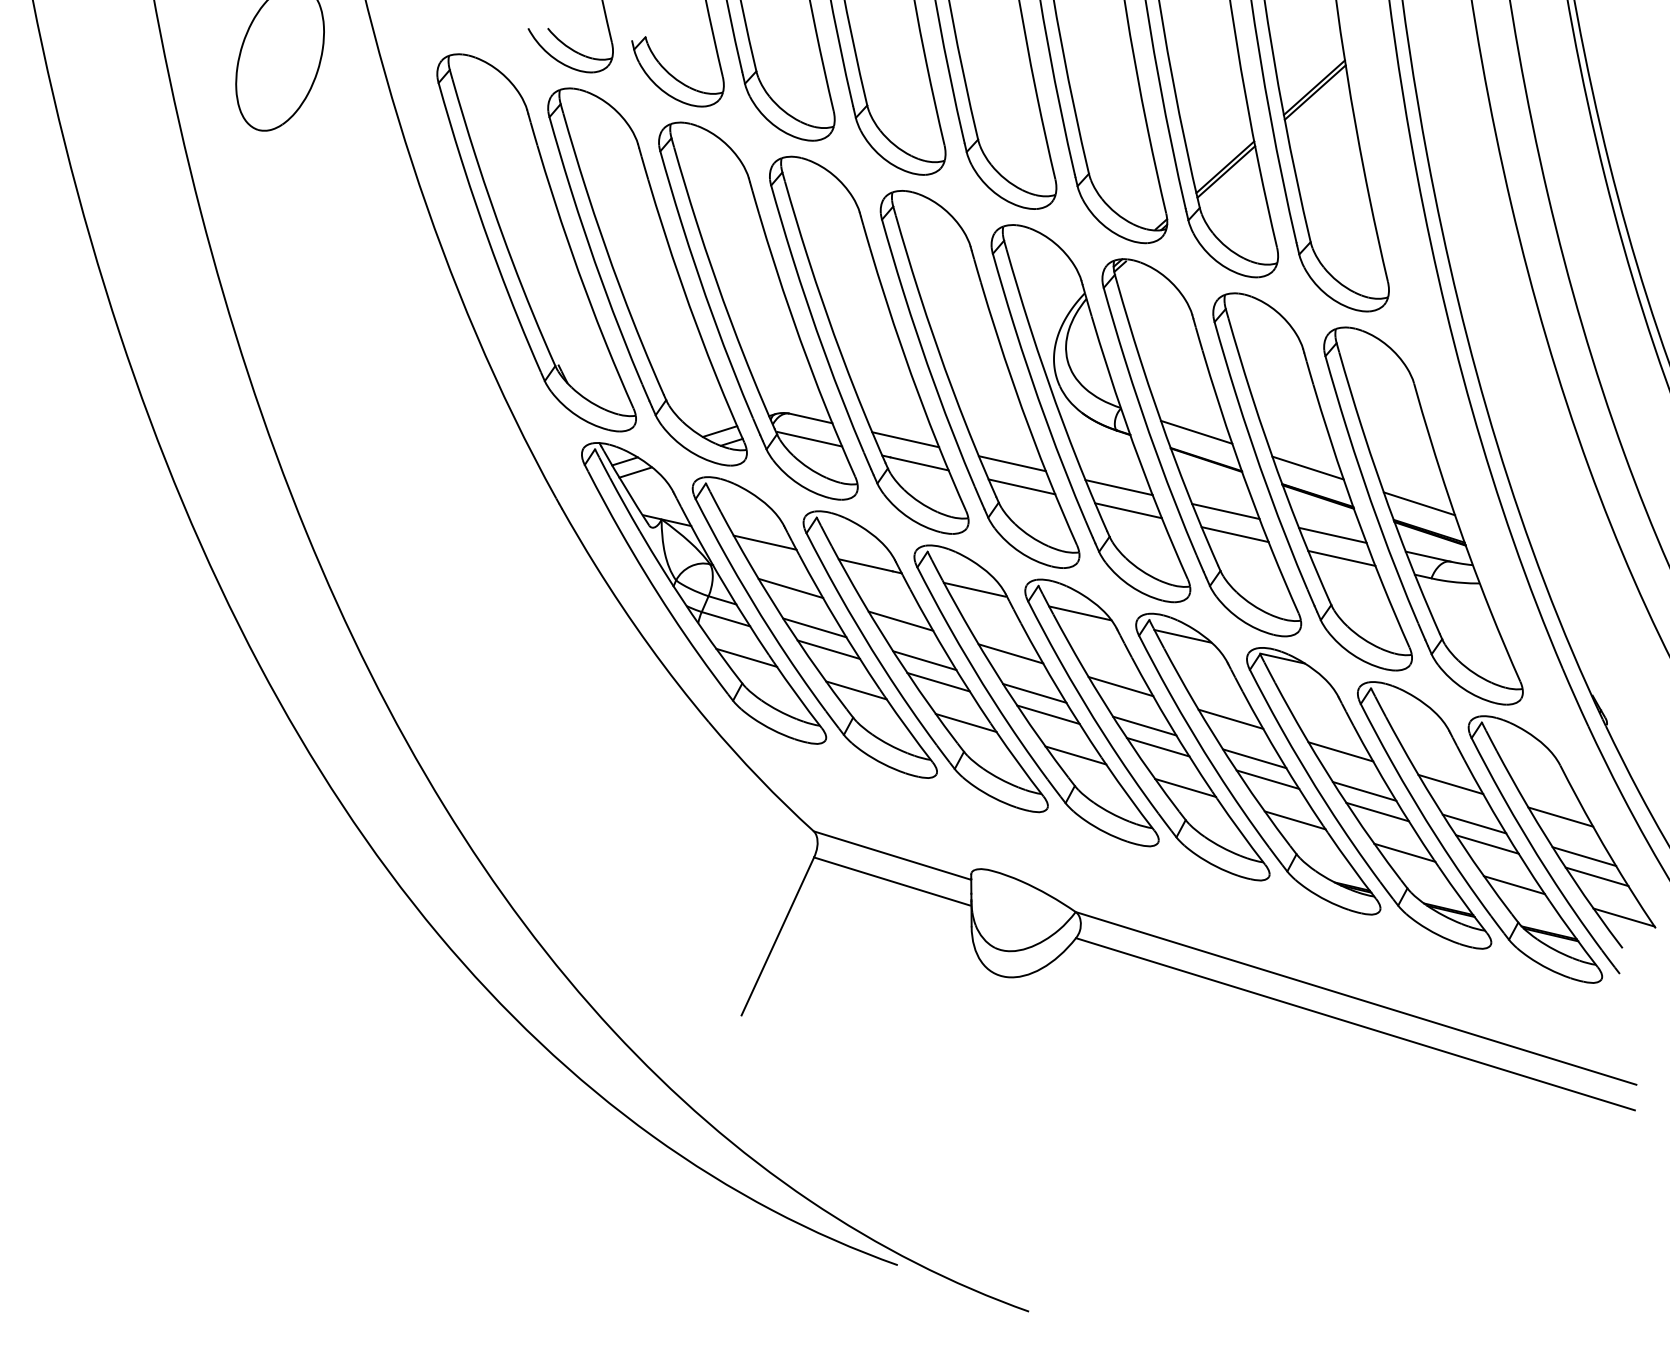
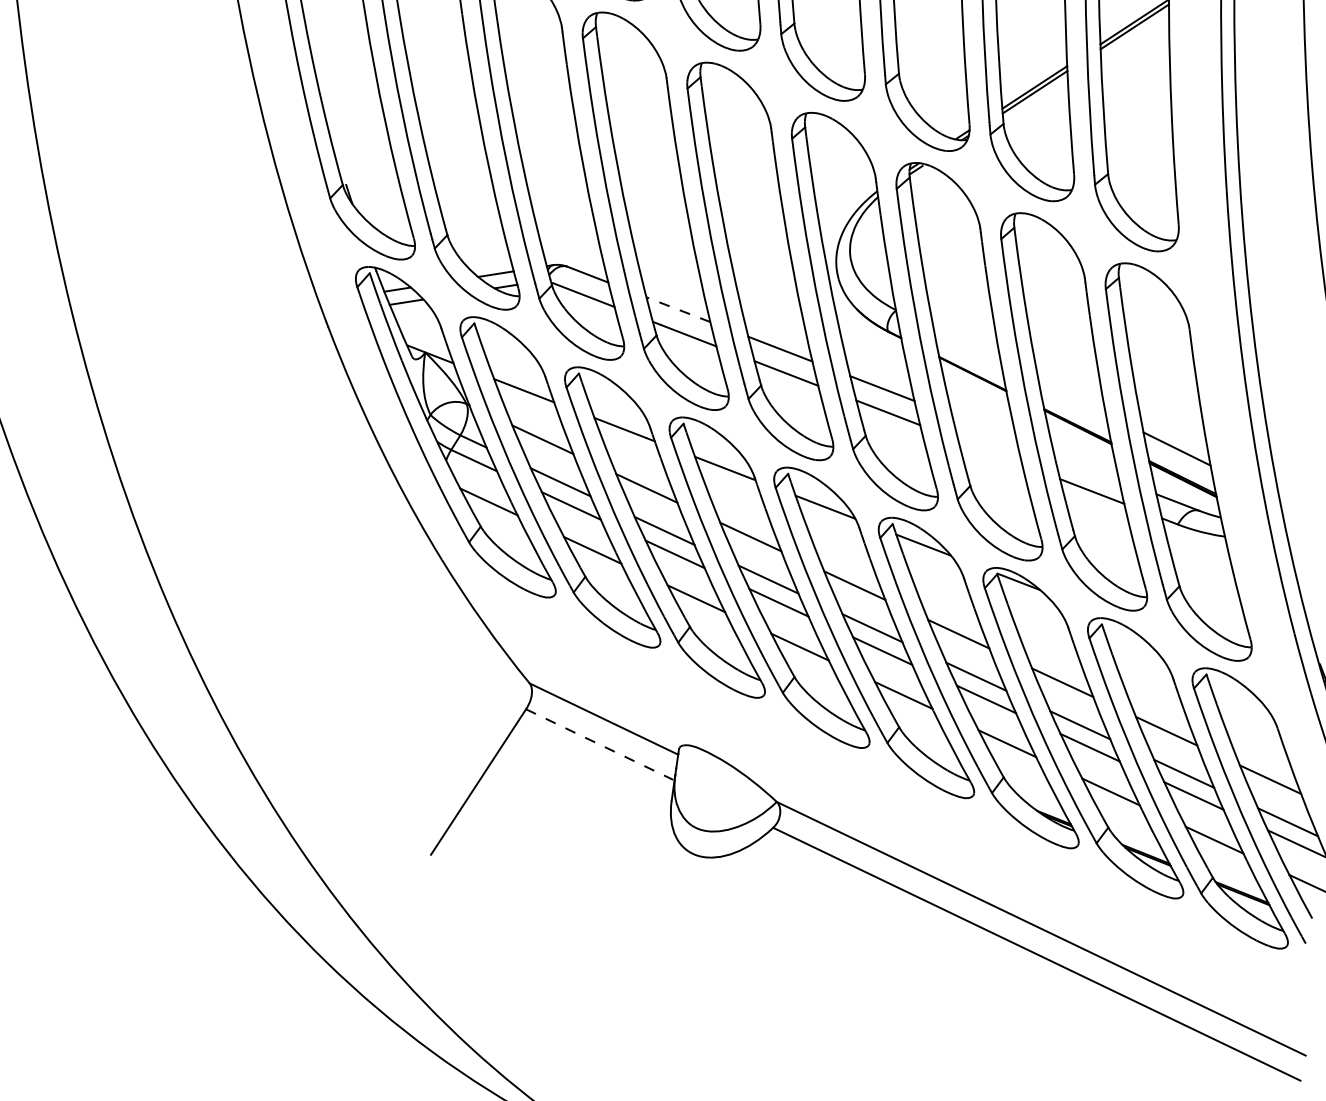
line: (1196, 431) -> (967, 344), removed
line: (905, 439) -> (678, 309), solid -> dashed
line: (1307, 467) -> (1071, 396), removed
line: (1225, 511) -> (984, 427), removed
line: (1234, 534) -> (989, 452), removed
line: (1332, 534) -> (1086, 466), removed
line: (892, 881) -> (600, 744), solid -> dashed

